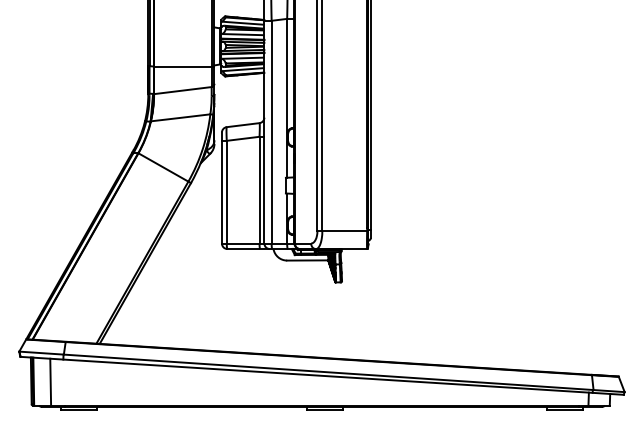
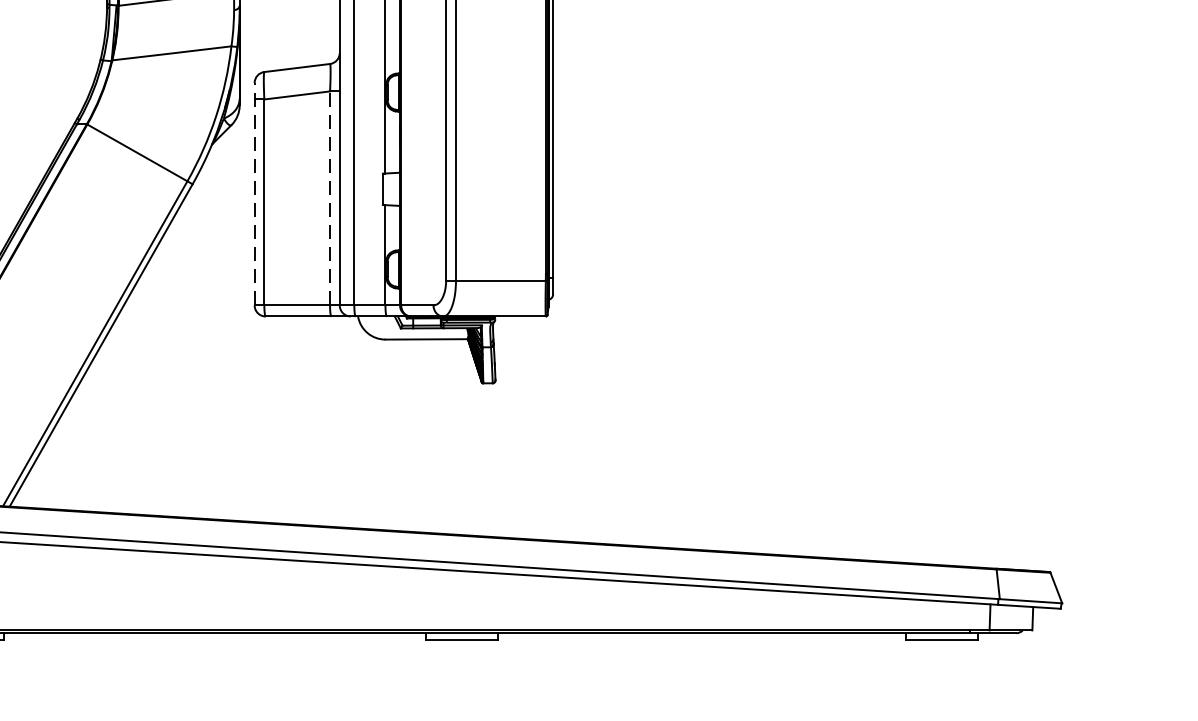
line: (221, 187) -> (253, 193), solid -> dashed
line: (259, 189) -> (329, 197), solid -> dashed

